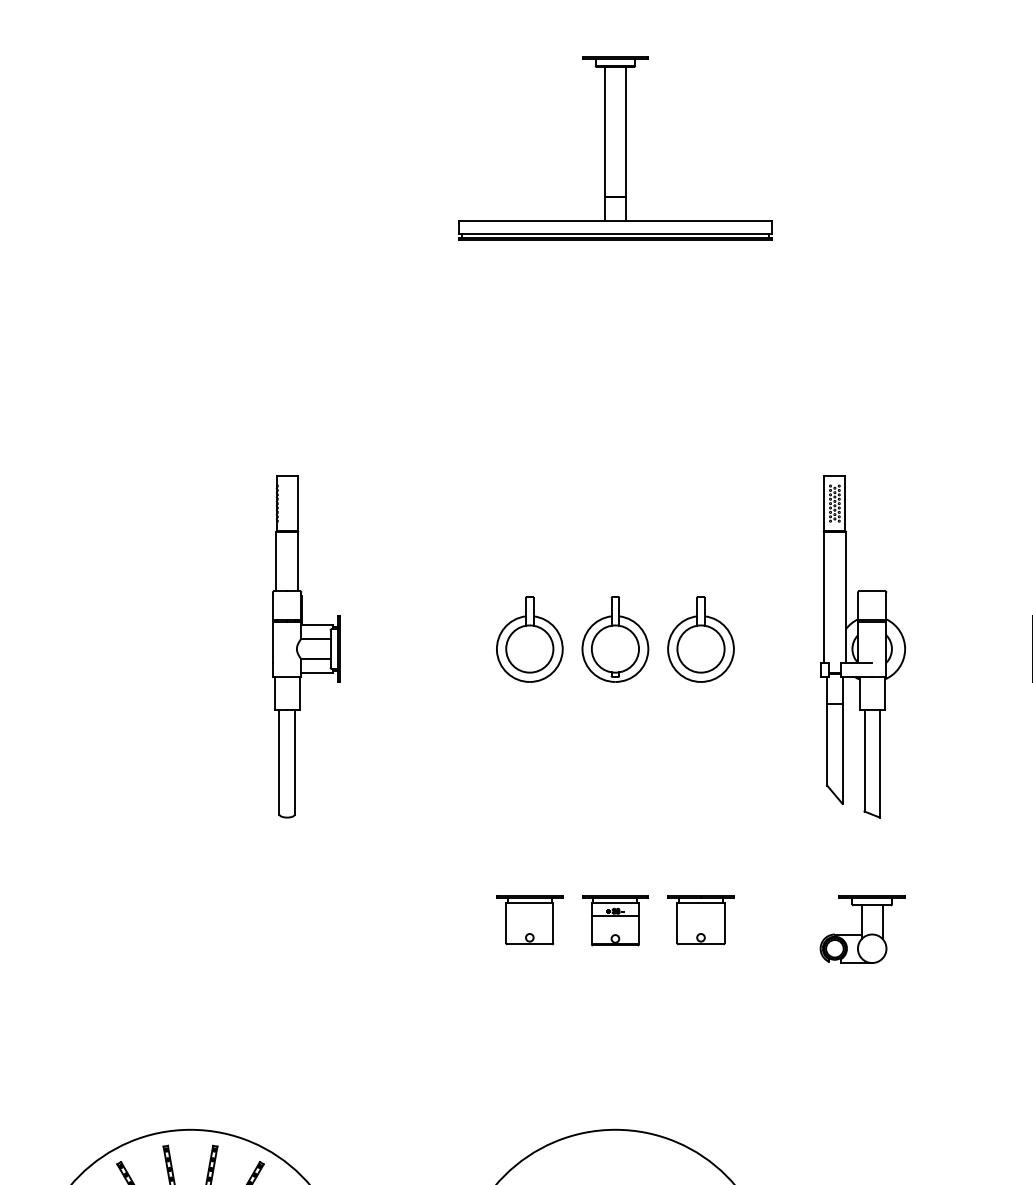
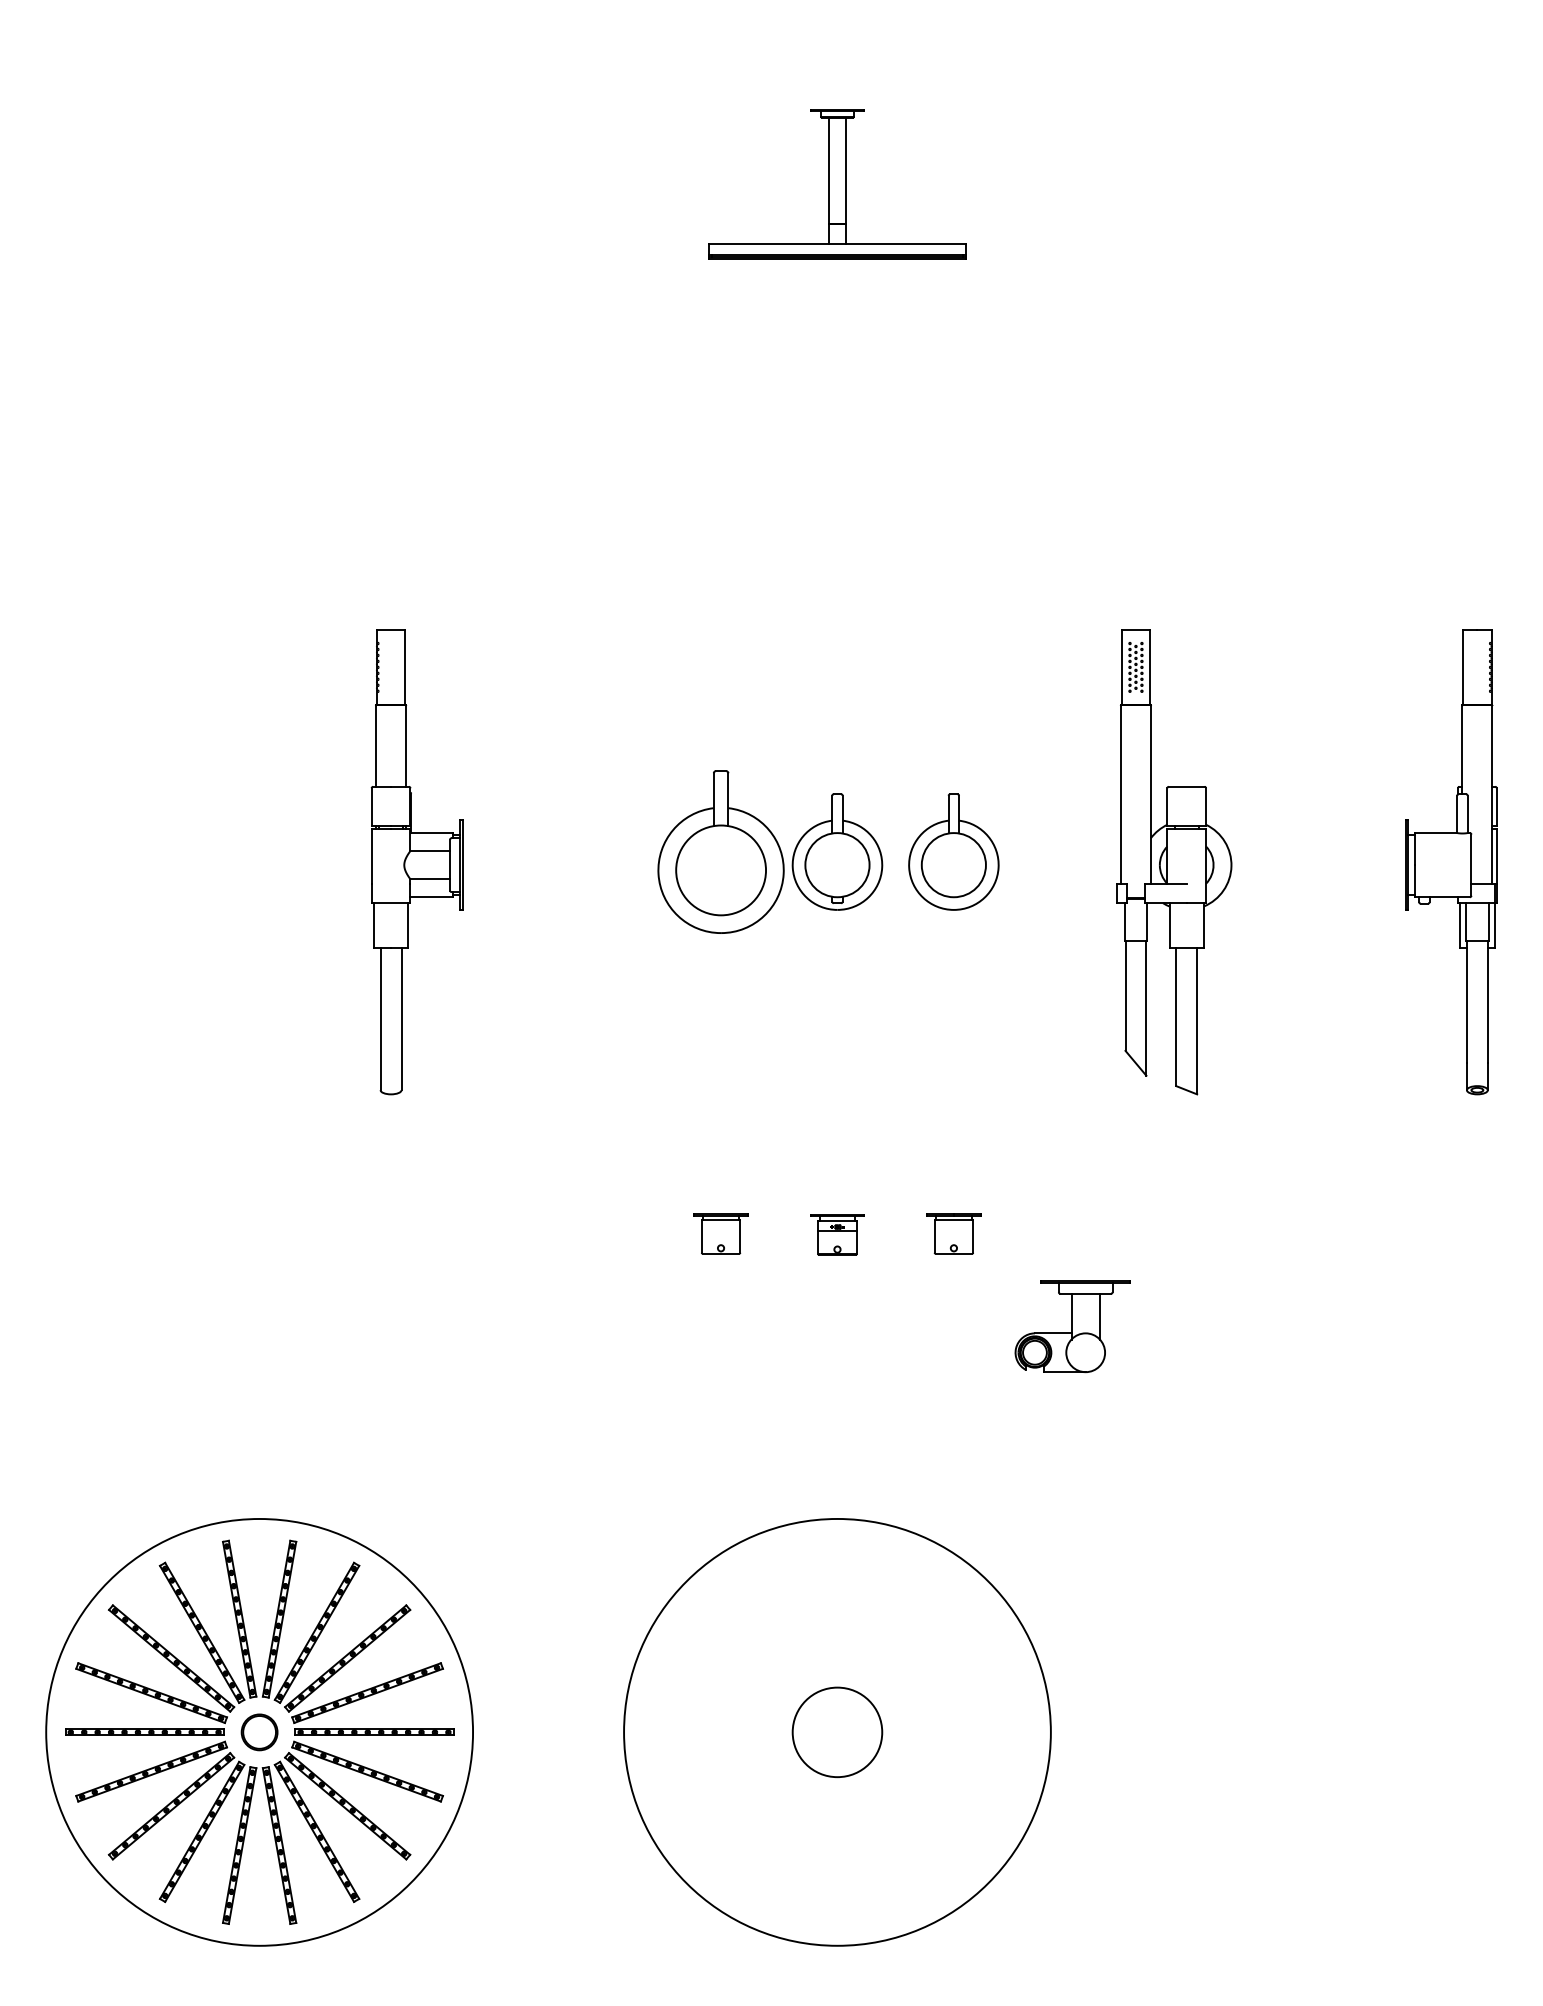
part: (615, 148) -> (837, 184), size x0.6
part: (529, 639) -> (720, 851), size x1.4
part: (529, 919) -> (720, 1233), size x0.6
part: (700, 919) -> (953, 1233), size x0.6
part: (615, 920) -> (837, 1234), size x0.6
part: (862, 929) -> (1072, 1326), moved

